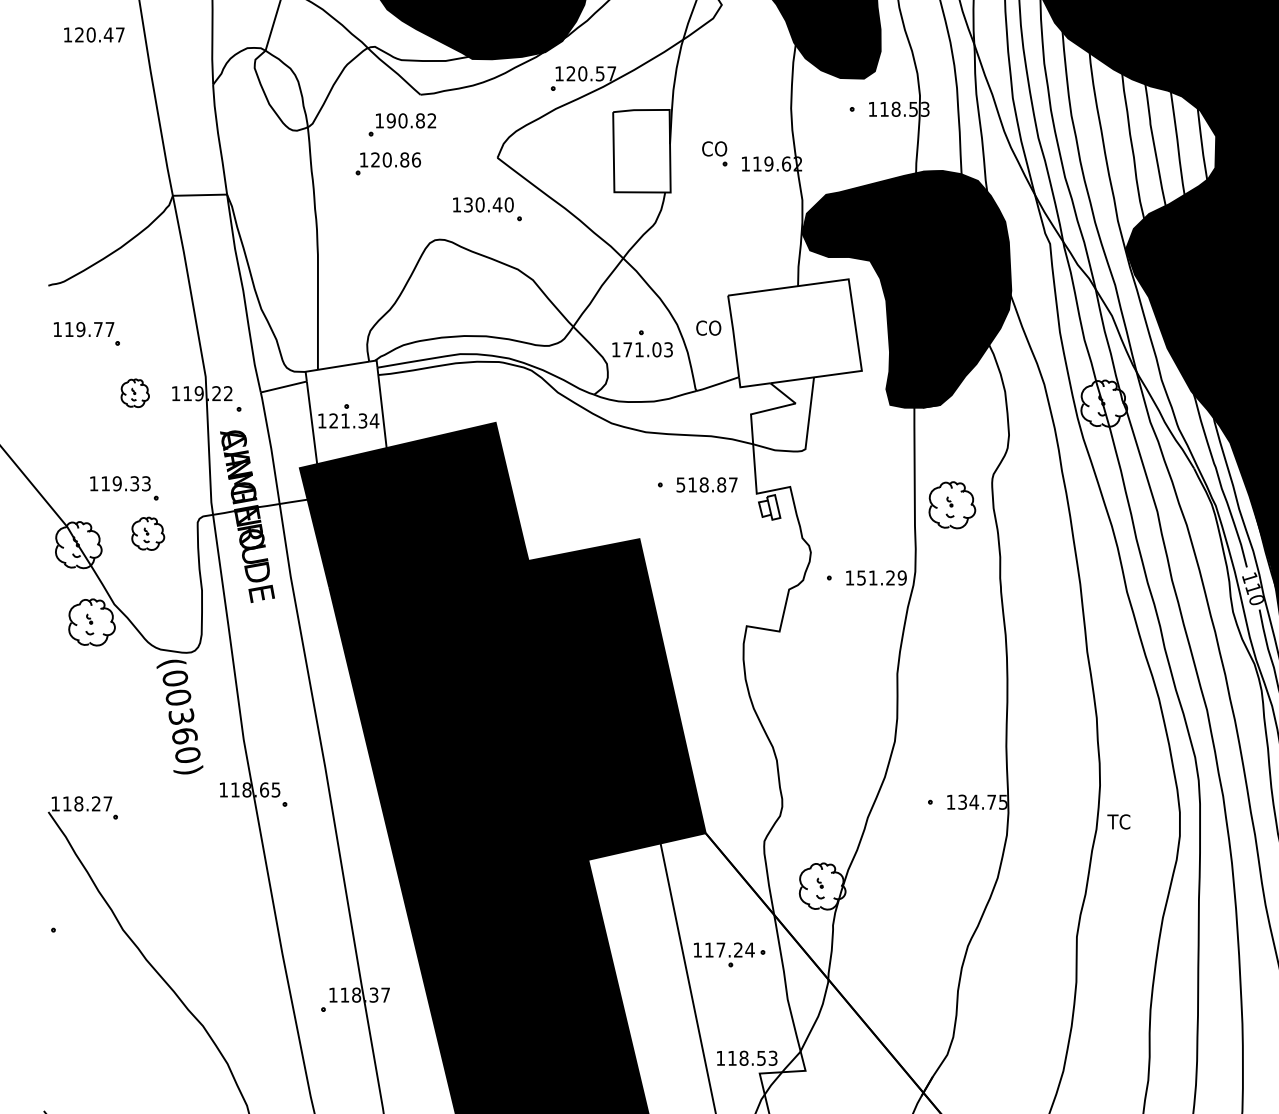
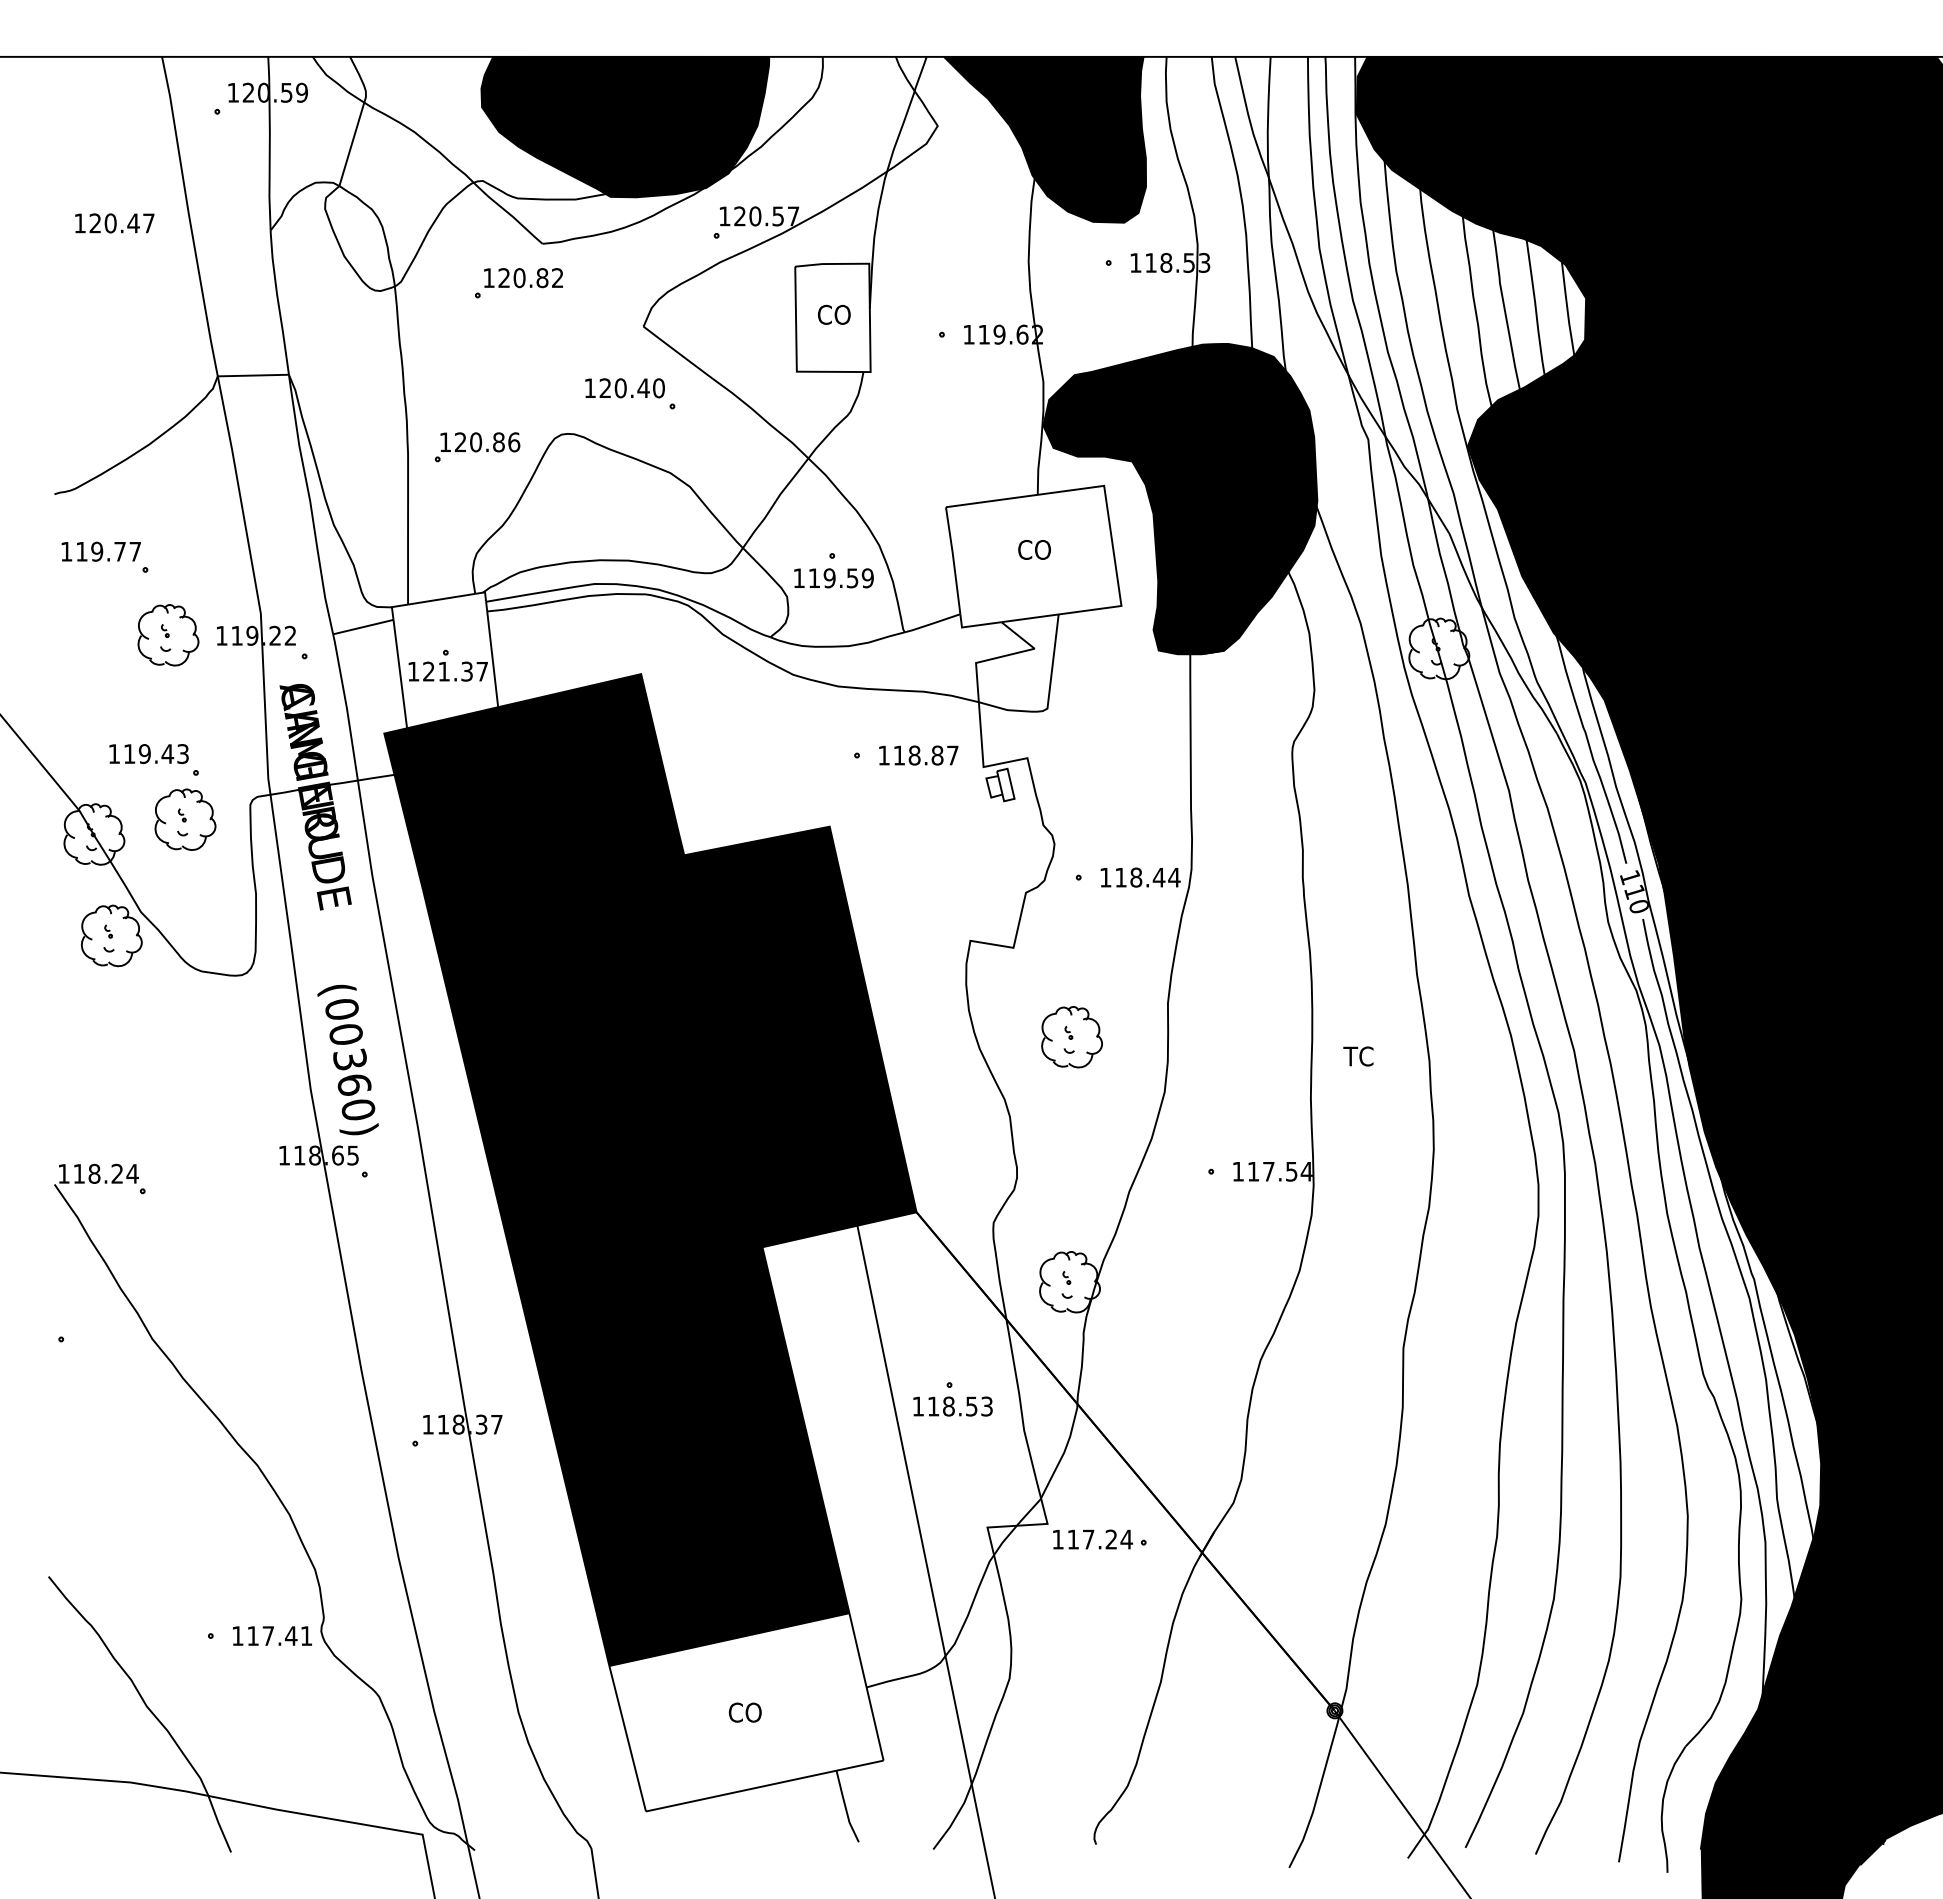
text: (94, 35) -> (114, 223), moved
text: (391, 121) -> (504, 278), 190.82 -> 120.82
text: (714, 148) -> (834, 314), moved
part: (388, 163) -> (477, 447), moved
text: (468, 205) -> (605, 388), 130.40 -> 120.40
text: (708, 327) -> (1034, 549), moved
text: (647, 349) -> (840, 578), 171.03 -> 119.59
part: (135, 393) -> (168, 635), size x1.67
text: (374, 420) -> (482, 671), 121.34 -> 121.37
text: (134, 484) -> (167, 754), 119.33 -> 119.43
text: (680, 484) -> (883, 755), 518.87 -> 118.87
part: (951, 505) -> (1071, 1037), moved
part: (148, 533) -> (185, 819), size x1.43
text: (881, 577) -> (1147, 877), 151.29 -> 118.44
text: (179, 716) -> (347, 1059), moved
text: (982, 802) -> (1279, 1171), 134.75 -> 117.54
text: (107, 803) -> (132, 1173), 118.27 -> 118.24
text: (1118, 821) -> (1358, 1056), moved
part: (729, 955) -> (1099, 1546), moved
text: (746, 1058) -> (952, 1406), moved

